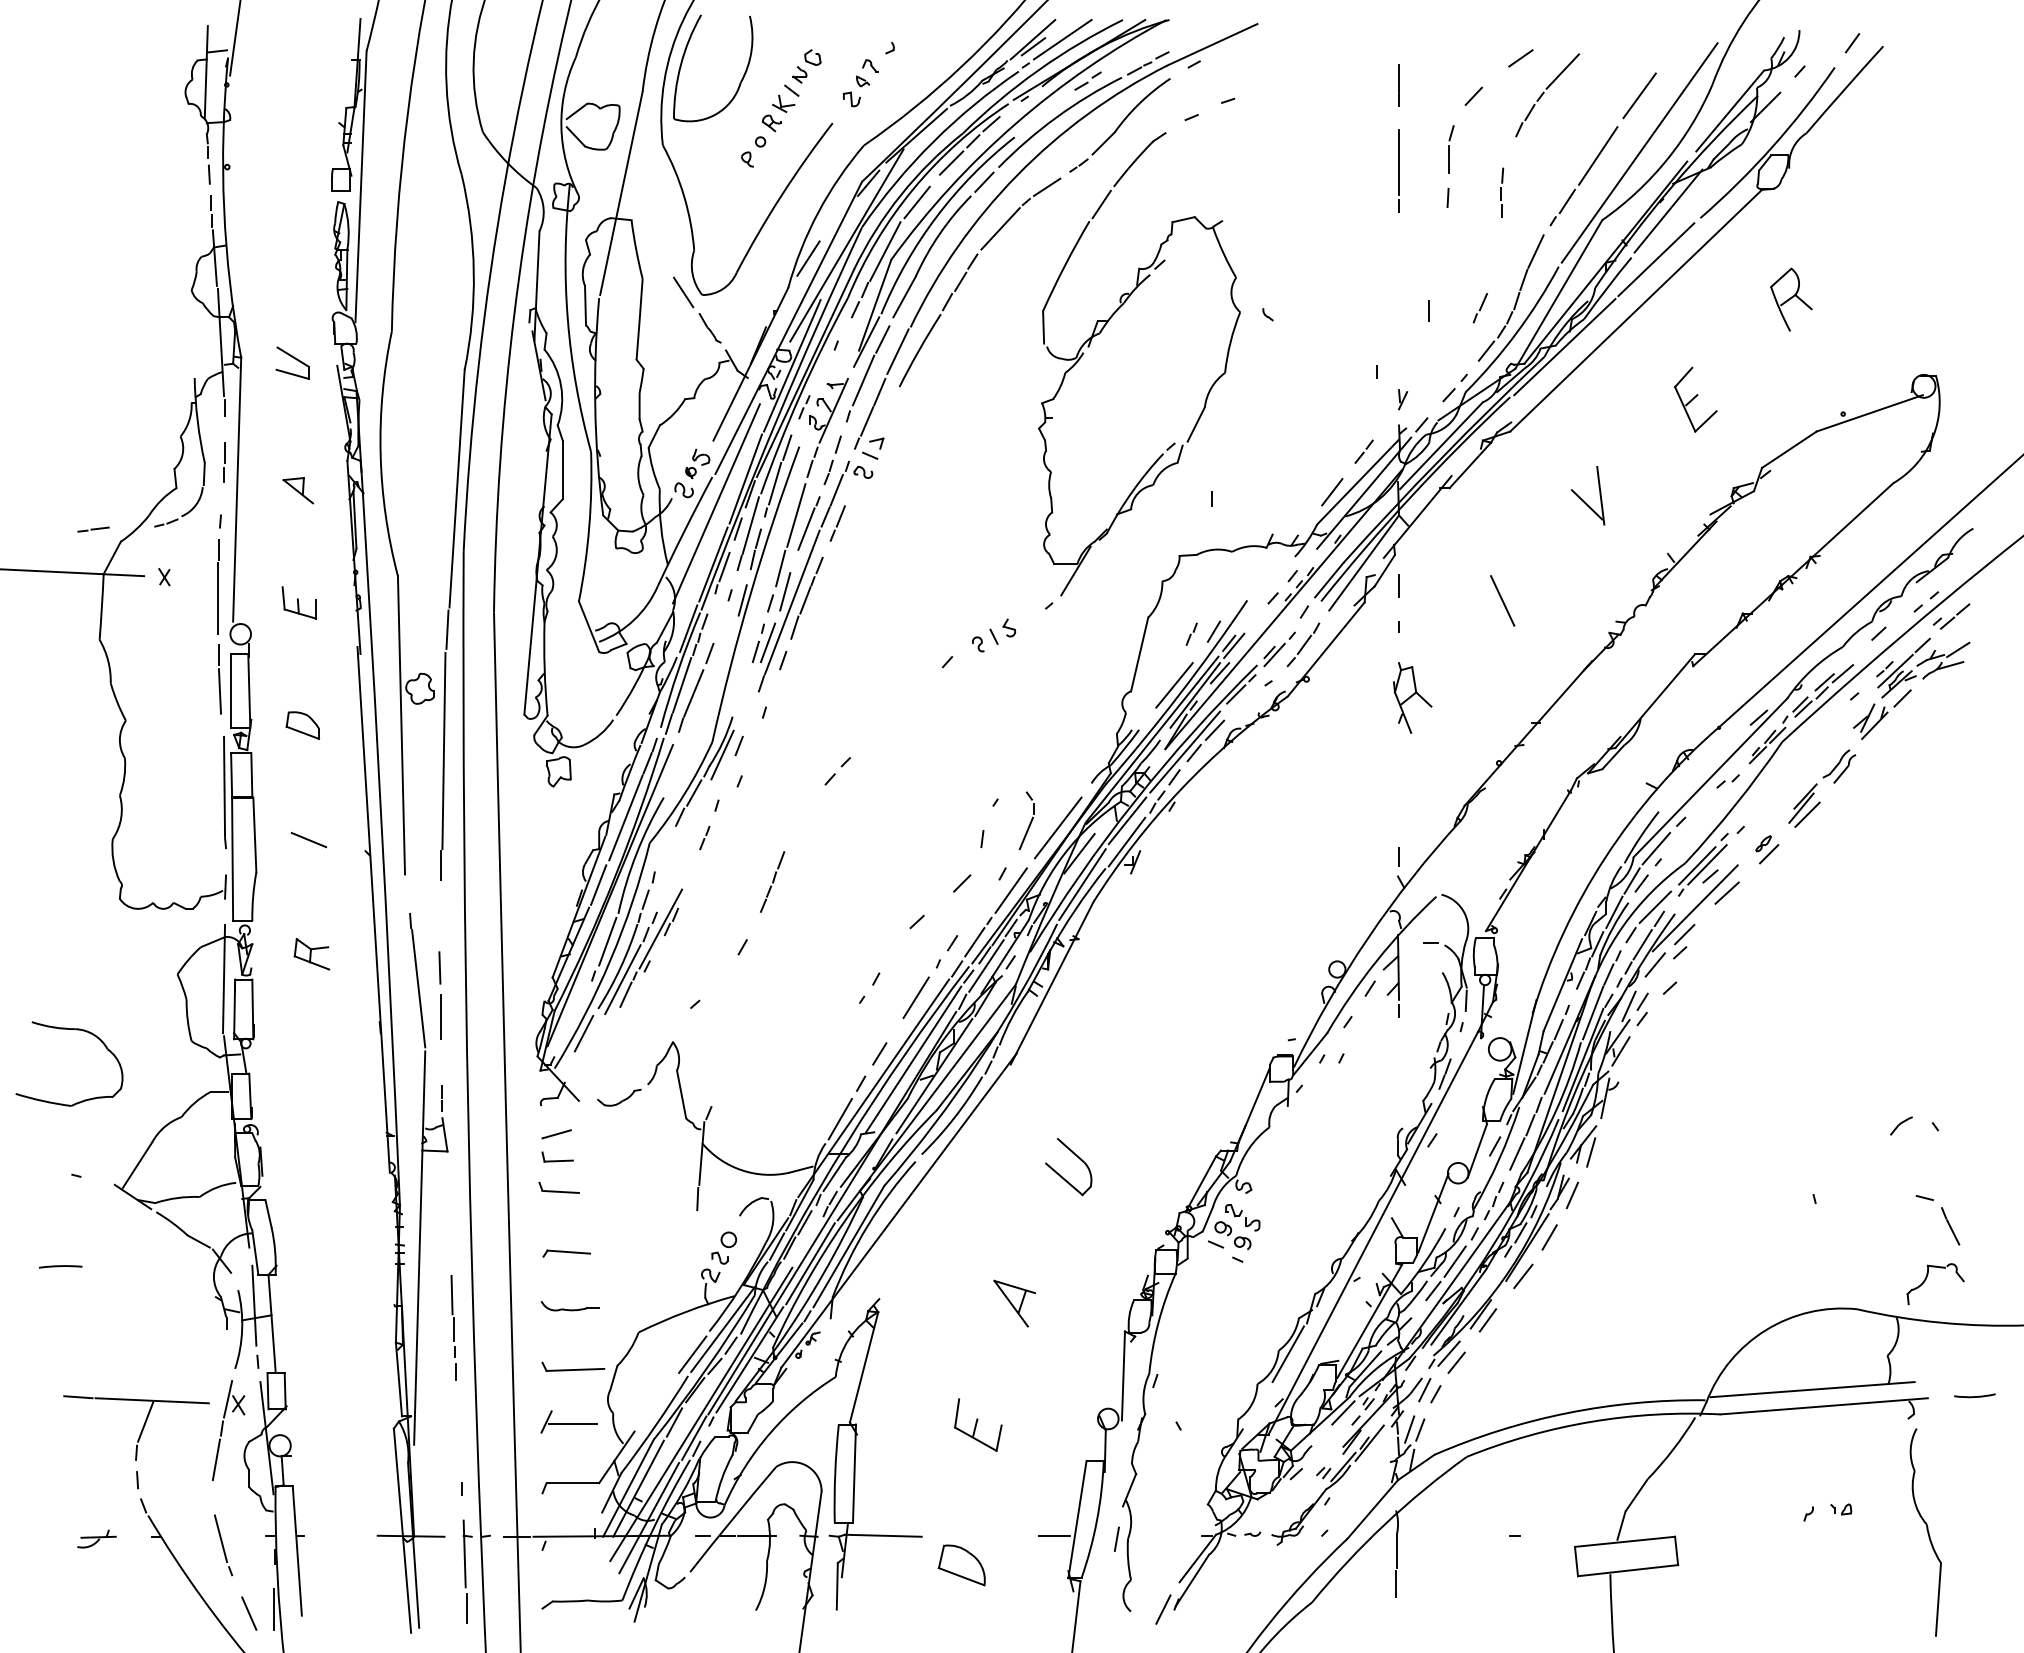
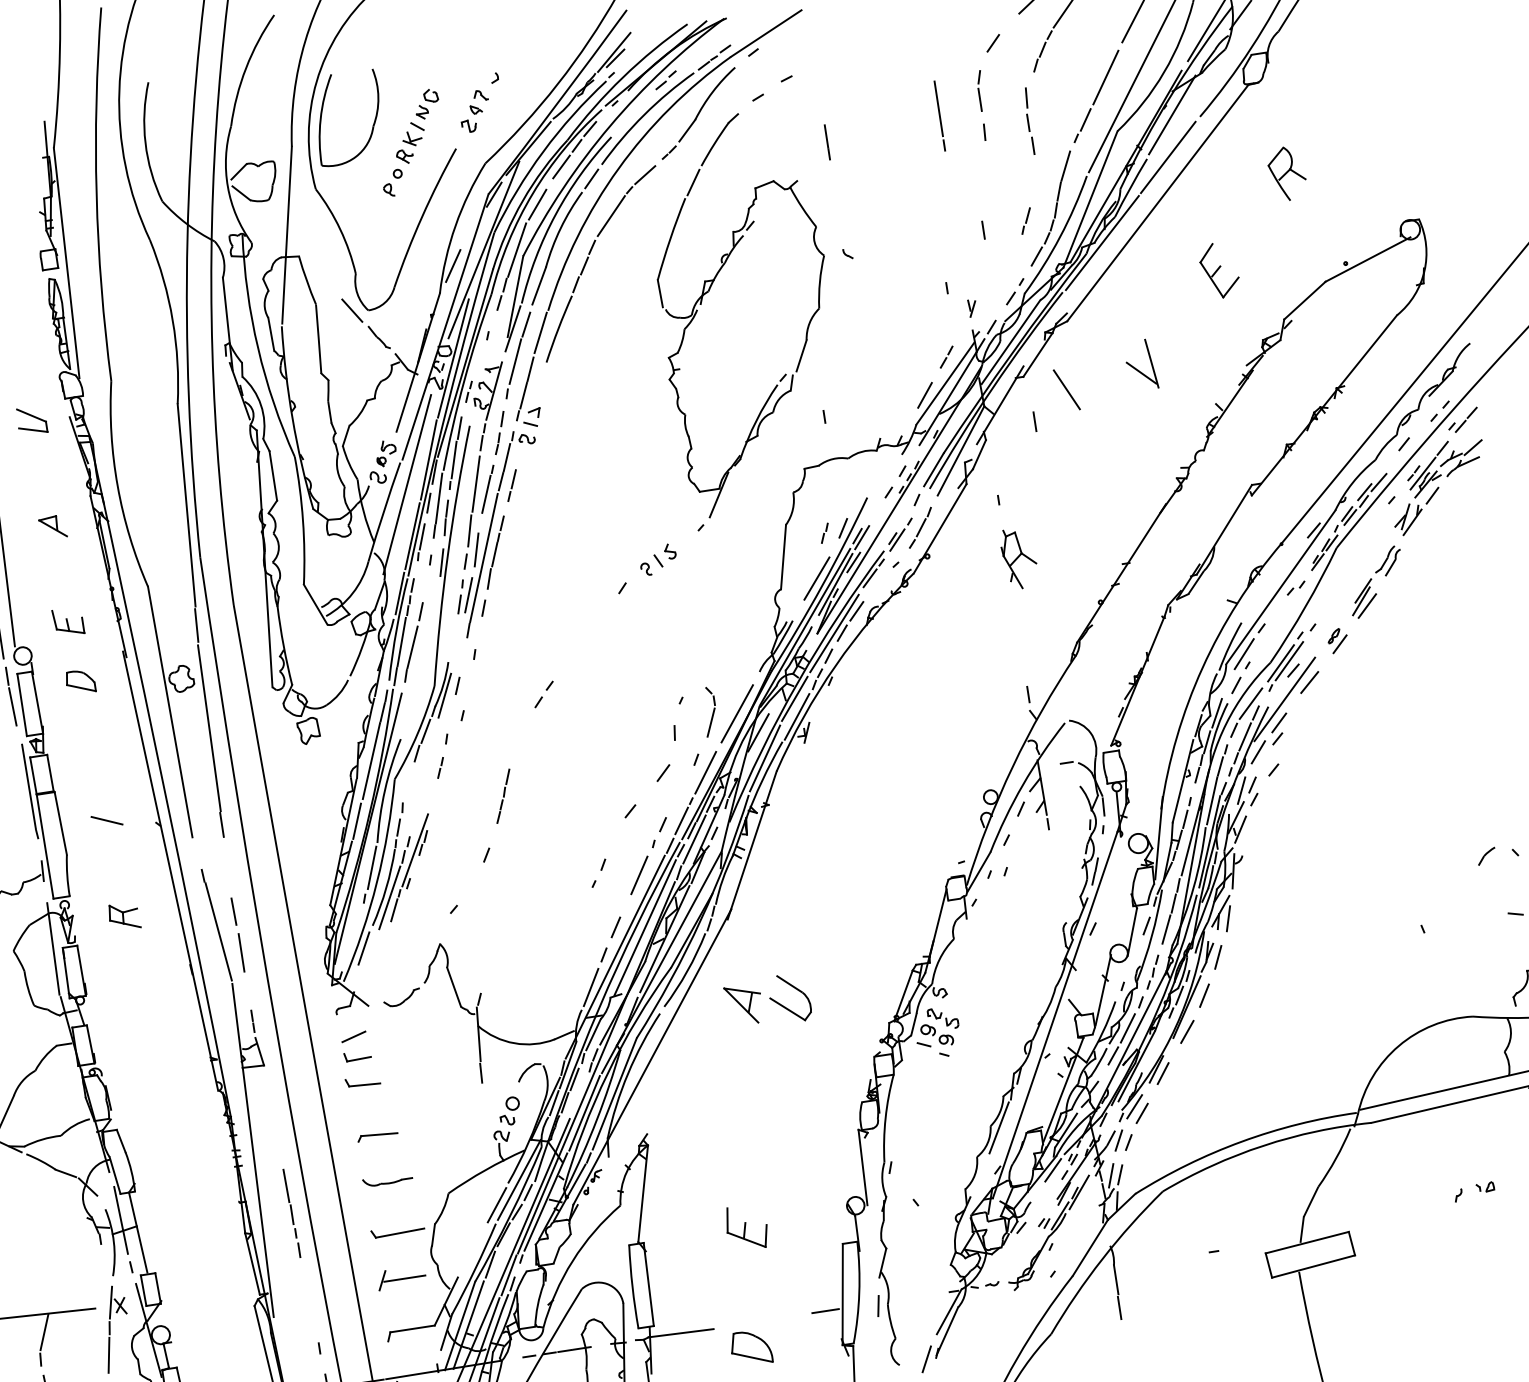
line: (1062, 39) -> (639, 48), removed
line: (1398, 85) -> (826, 142), moved
part: (1502, 192) -> (1029, 120), size x1.6
line: (1398, 585) -> (1034, 421), moved
line: (1502, 600) -> (1066, 389), moved
part: (302, 725) -> (80, 681), moved
line: (1631, 880) -> (1227, 684), removed
part: (1014, 1303) -> (744, 1004), moved

